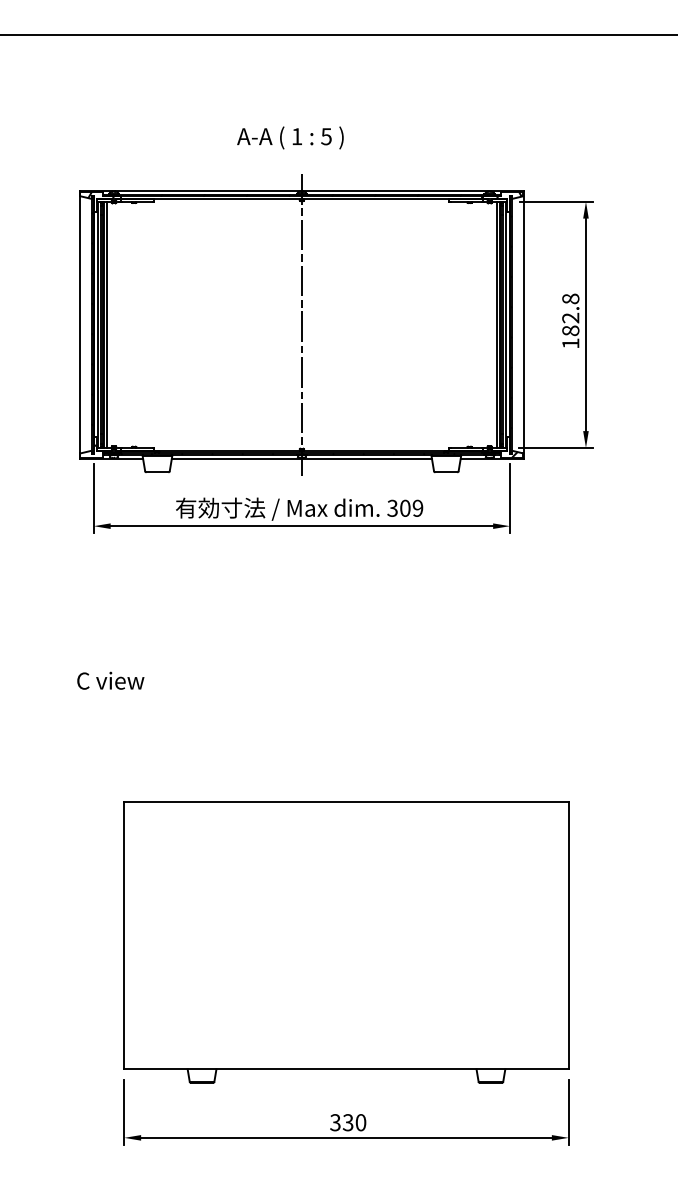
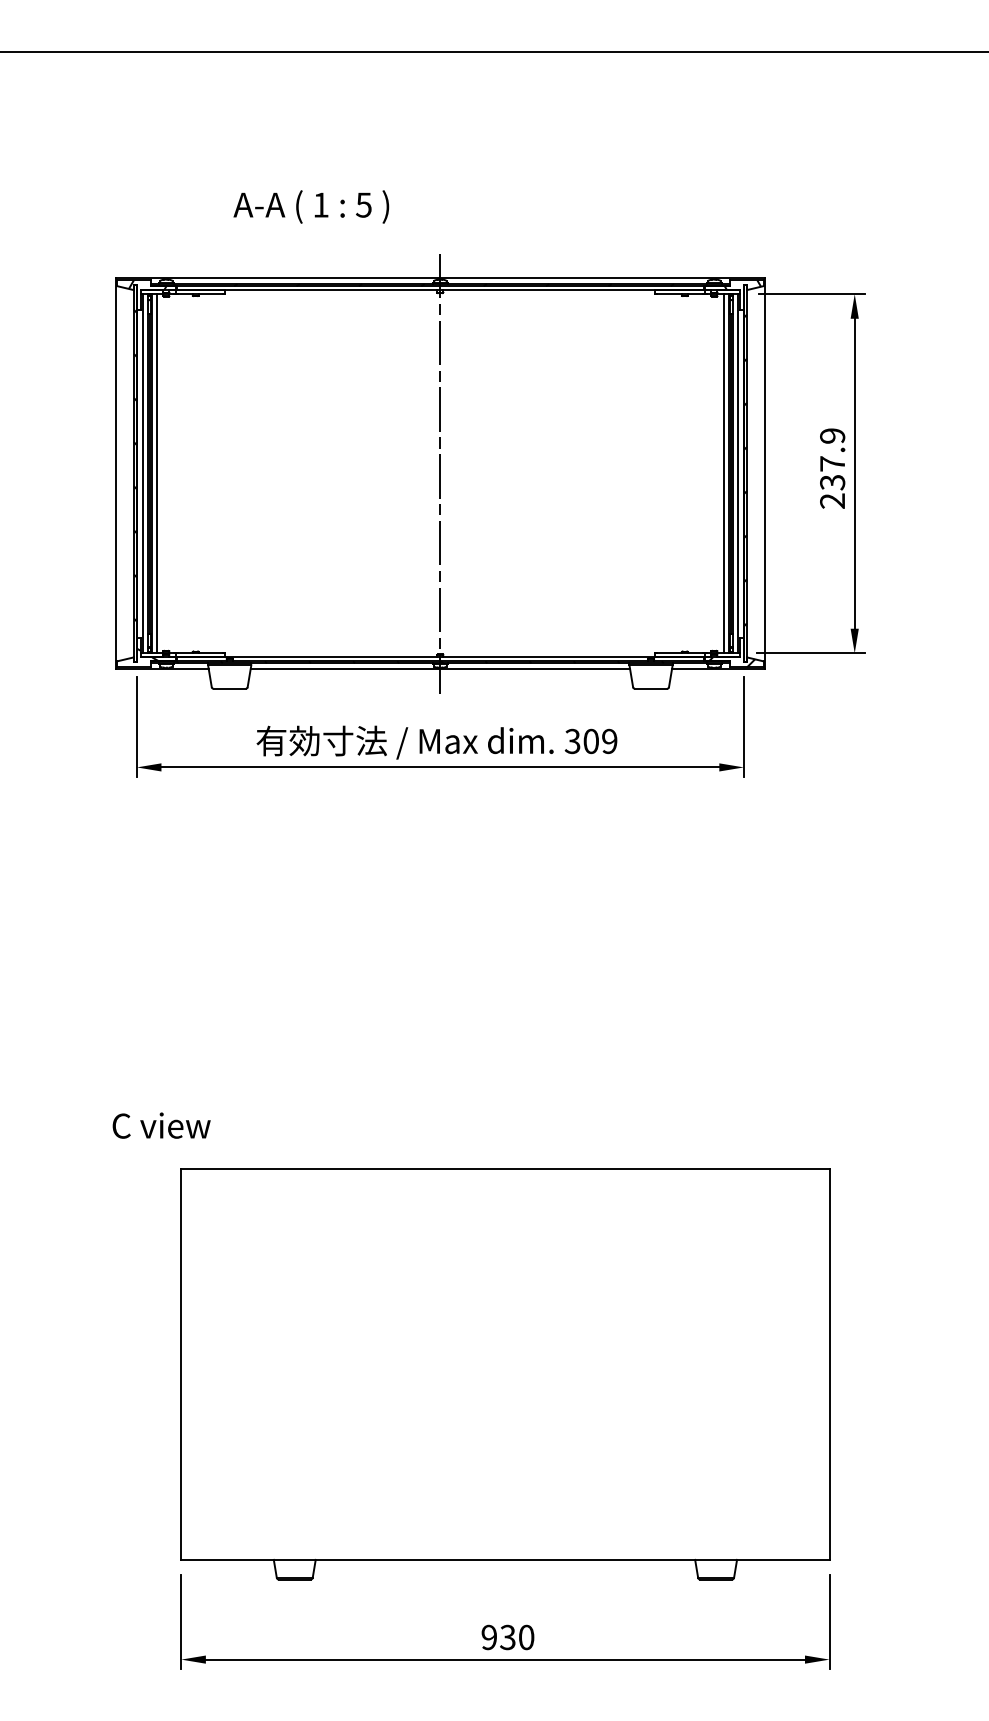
text: (290, 137) -> (311, 206), moved
text: (570, 320) -> (832, 467), 182.8 -> 237.9
text: (110, 680) -> (161, 1125), moved
text: (335, 1122) -> (489, 1637), 330 -> 930

